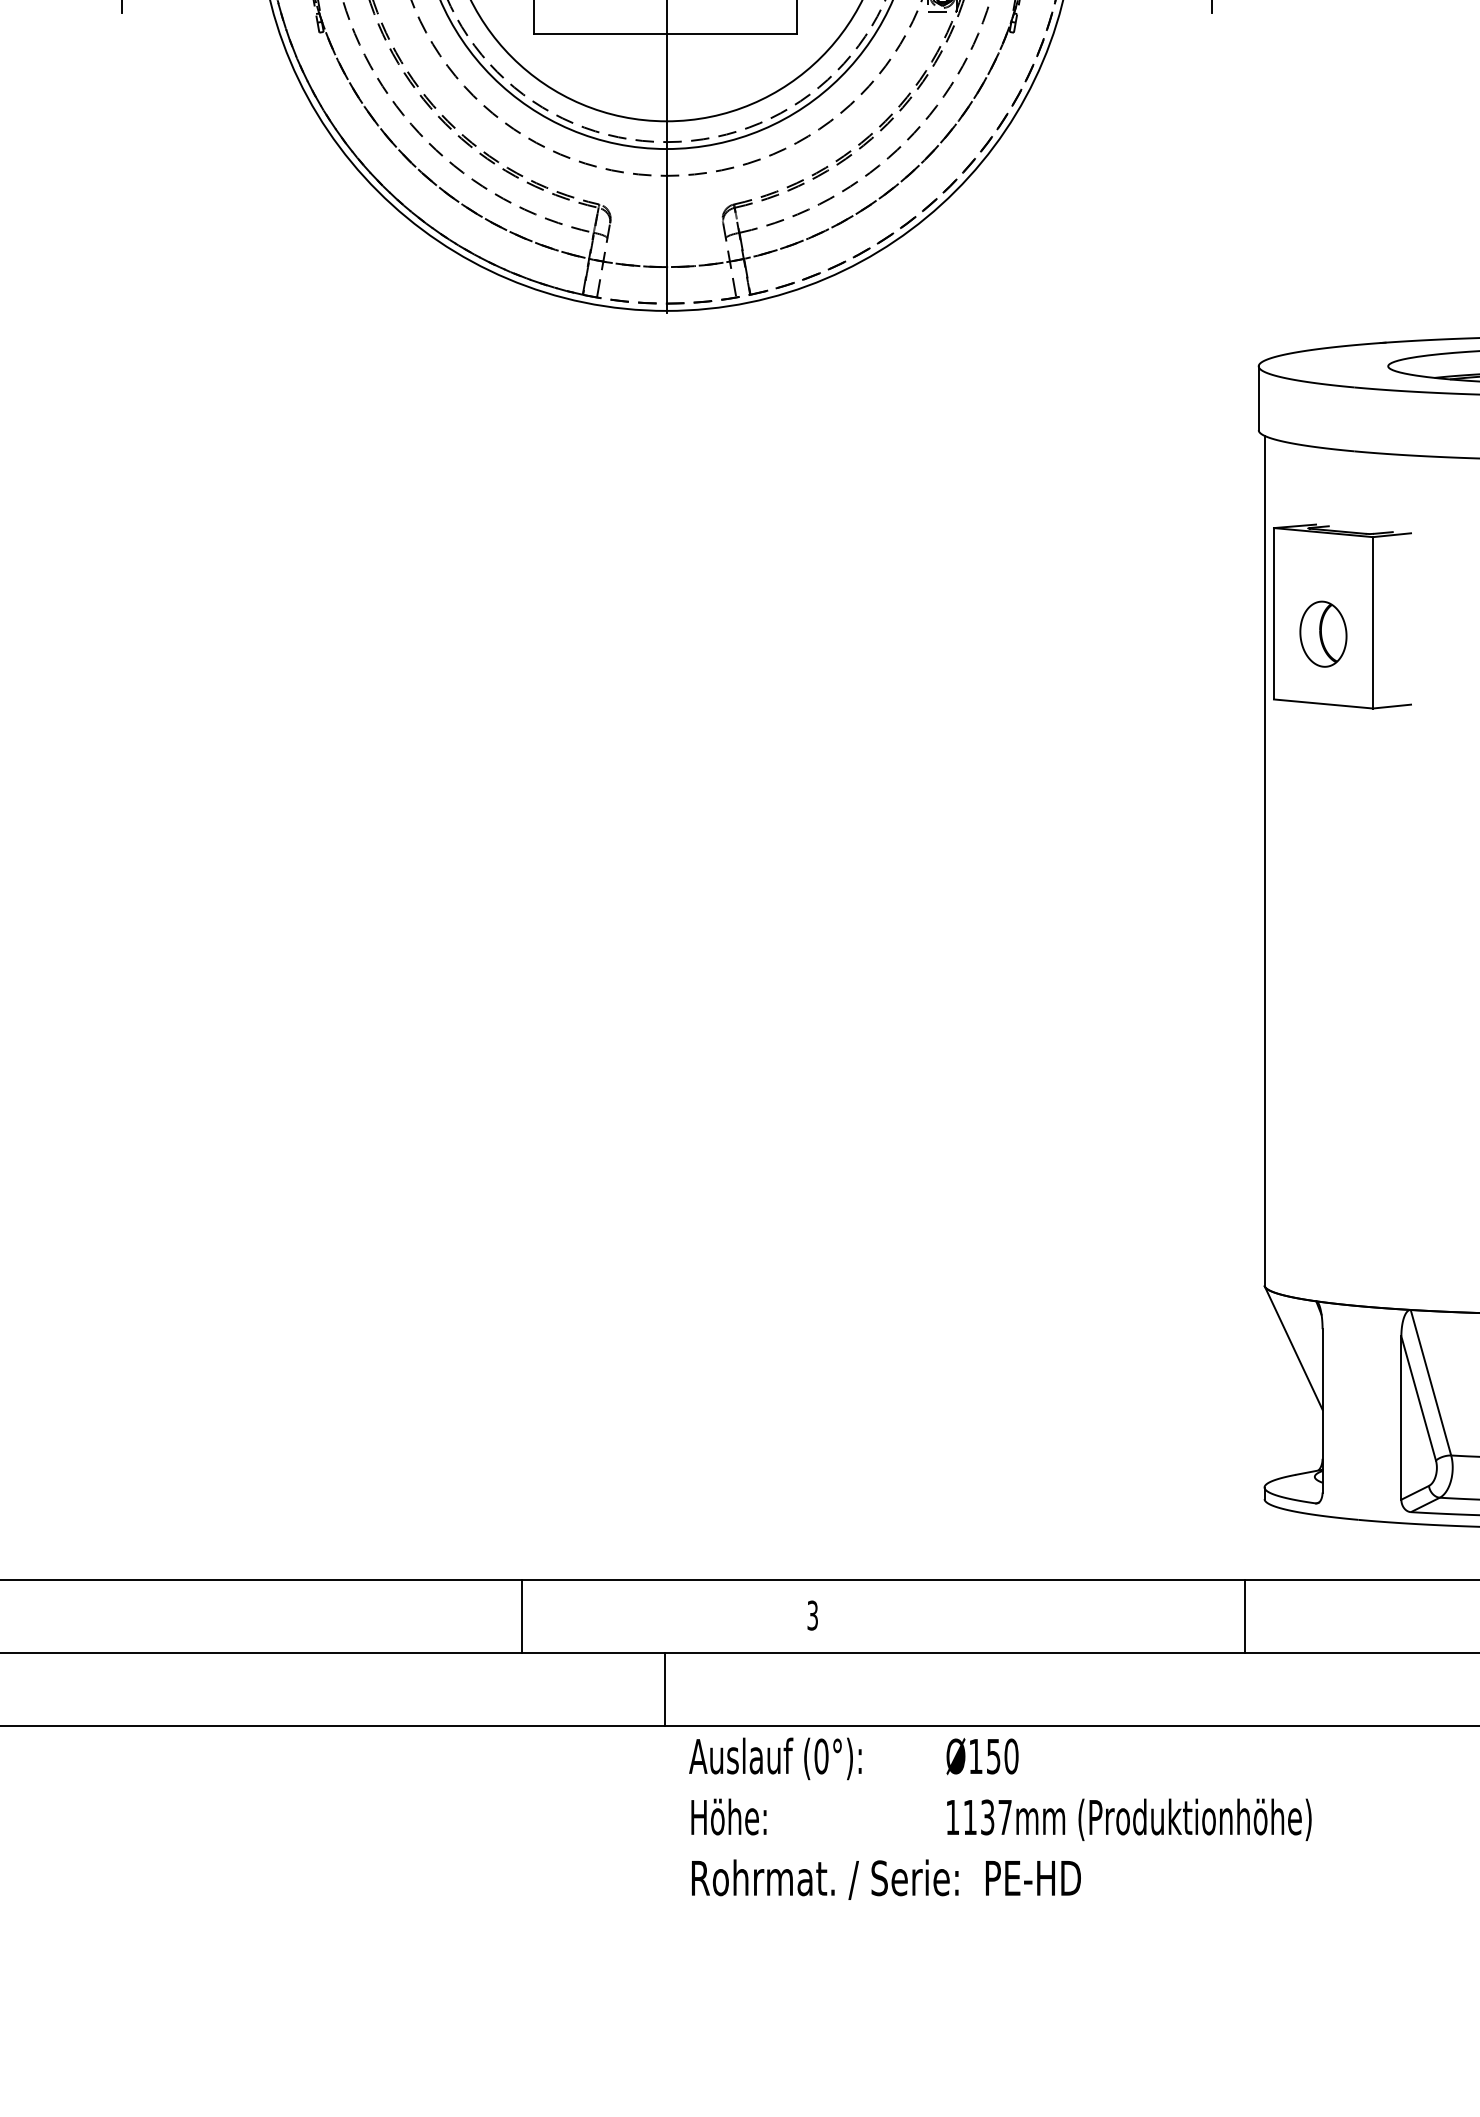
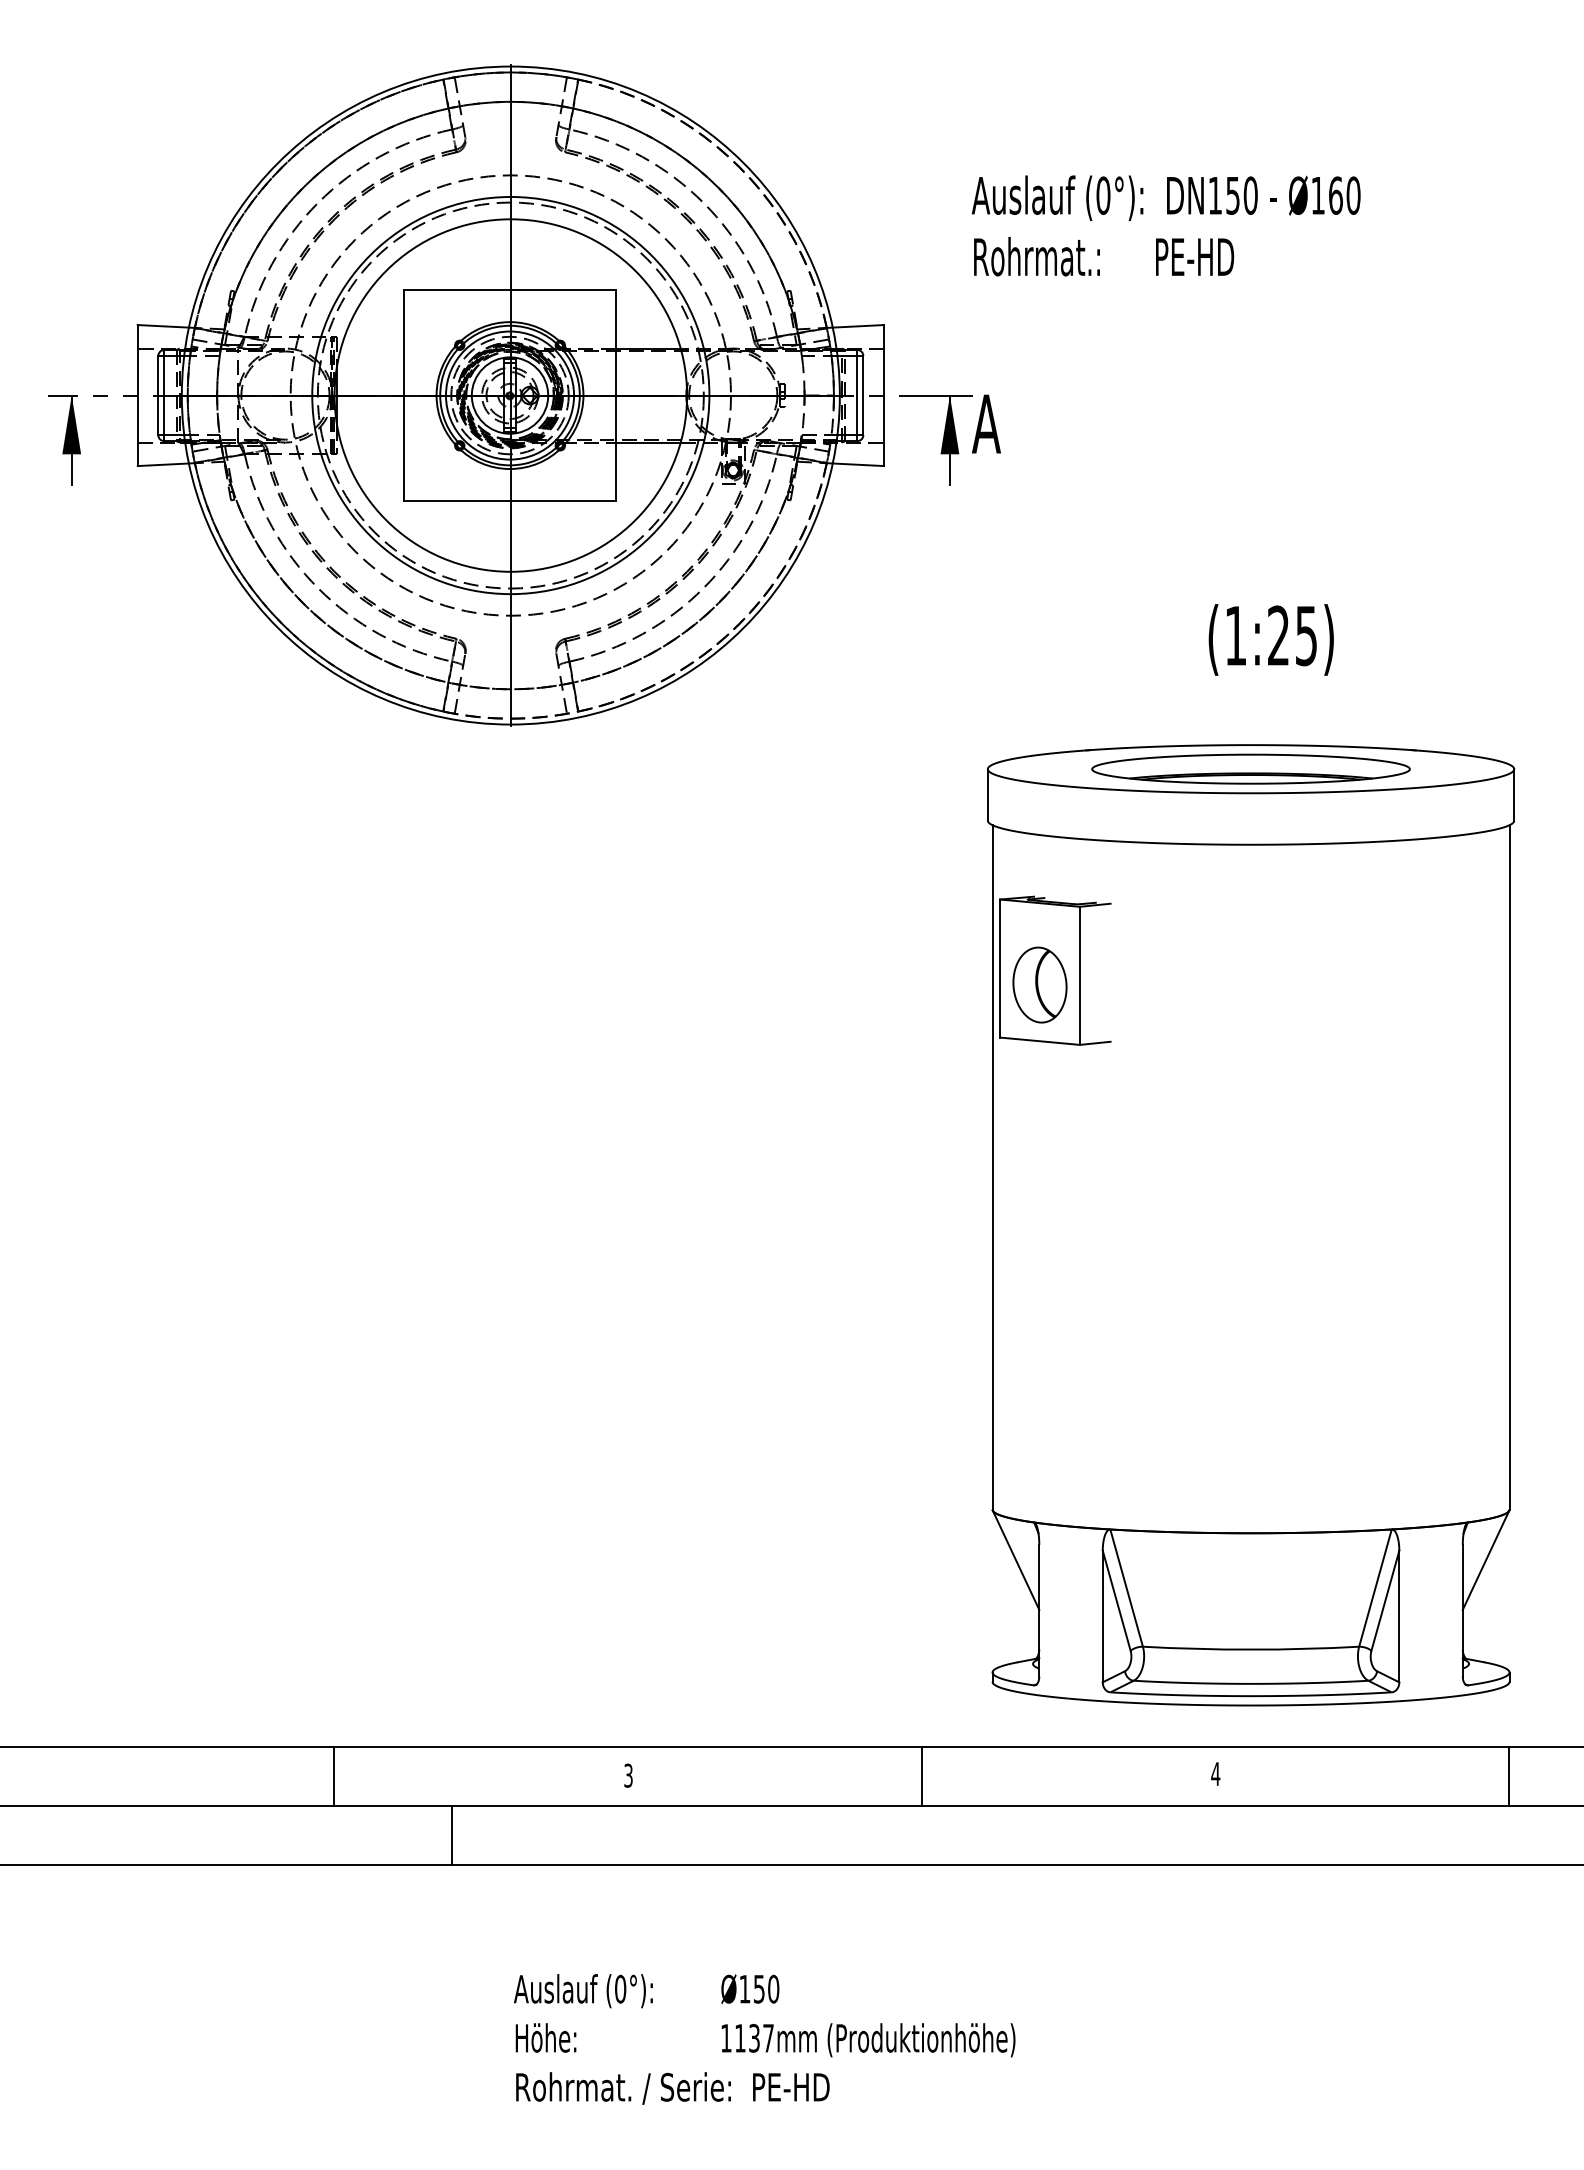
part: (1322, 633) -> (1039, 984), size x1.43
line: (522, 1616) -> (334, 1776), moved
line: (1244, 1616) -> (921, 1776), moved
line: (664, 1688) -> (451, 1834), moved
text: (1000, 1818) -> (764, 2039), moved

